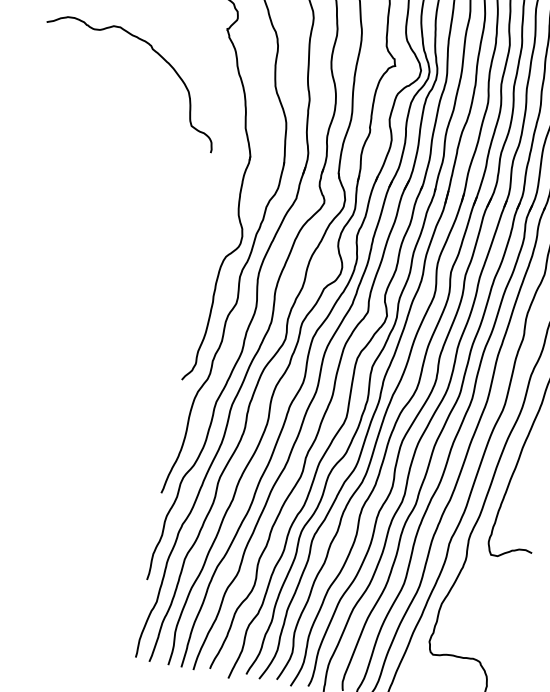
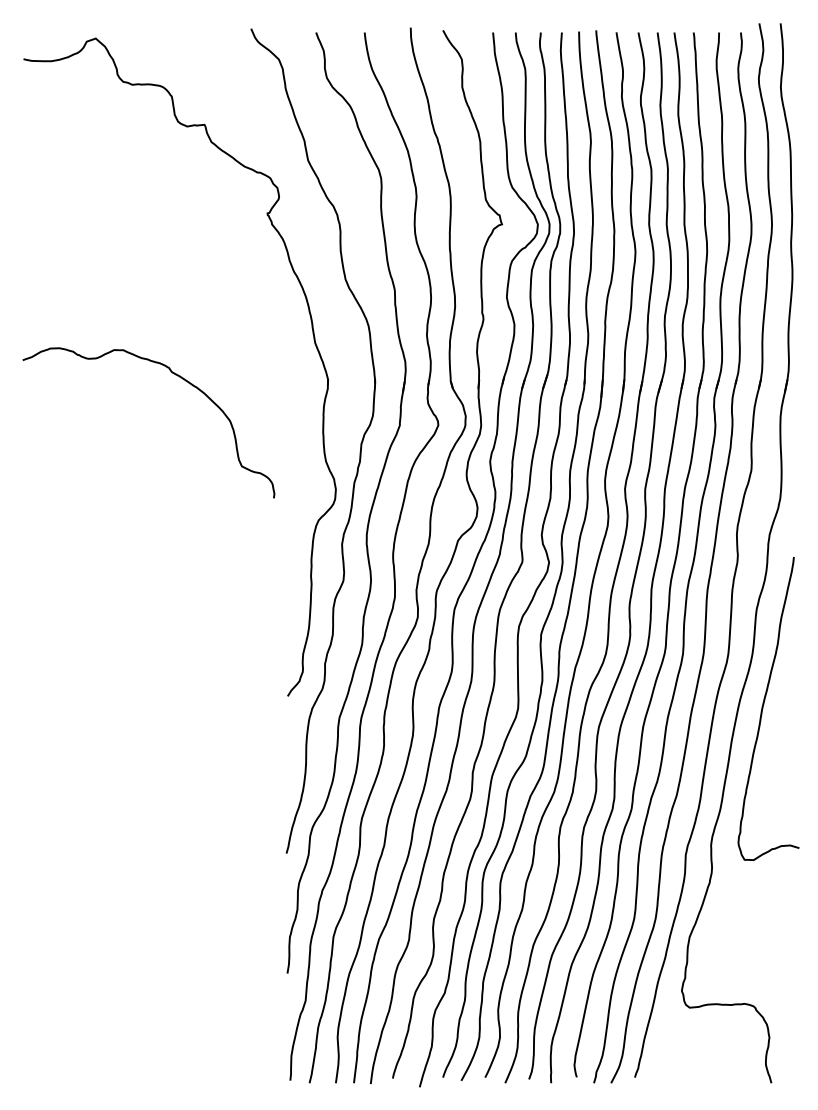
curve: (153, 51) -> (173, 374), moved

